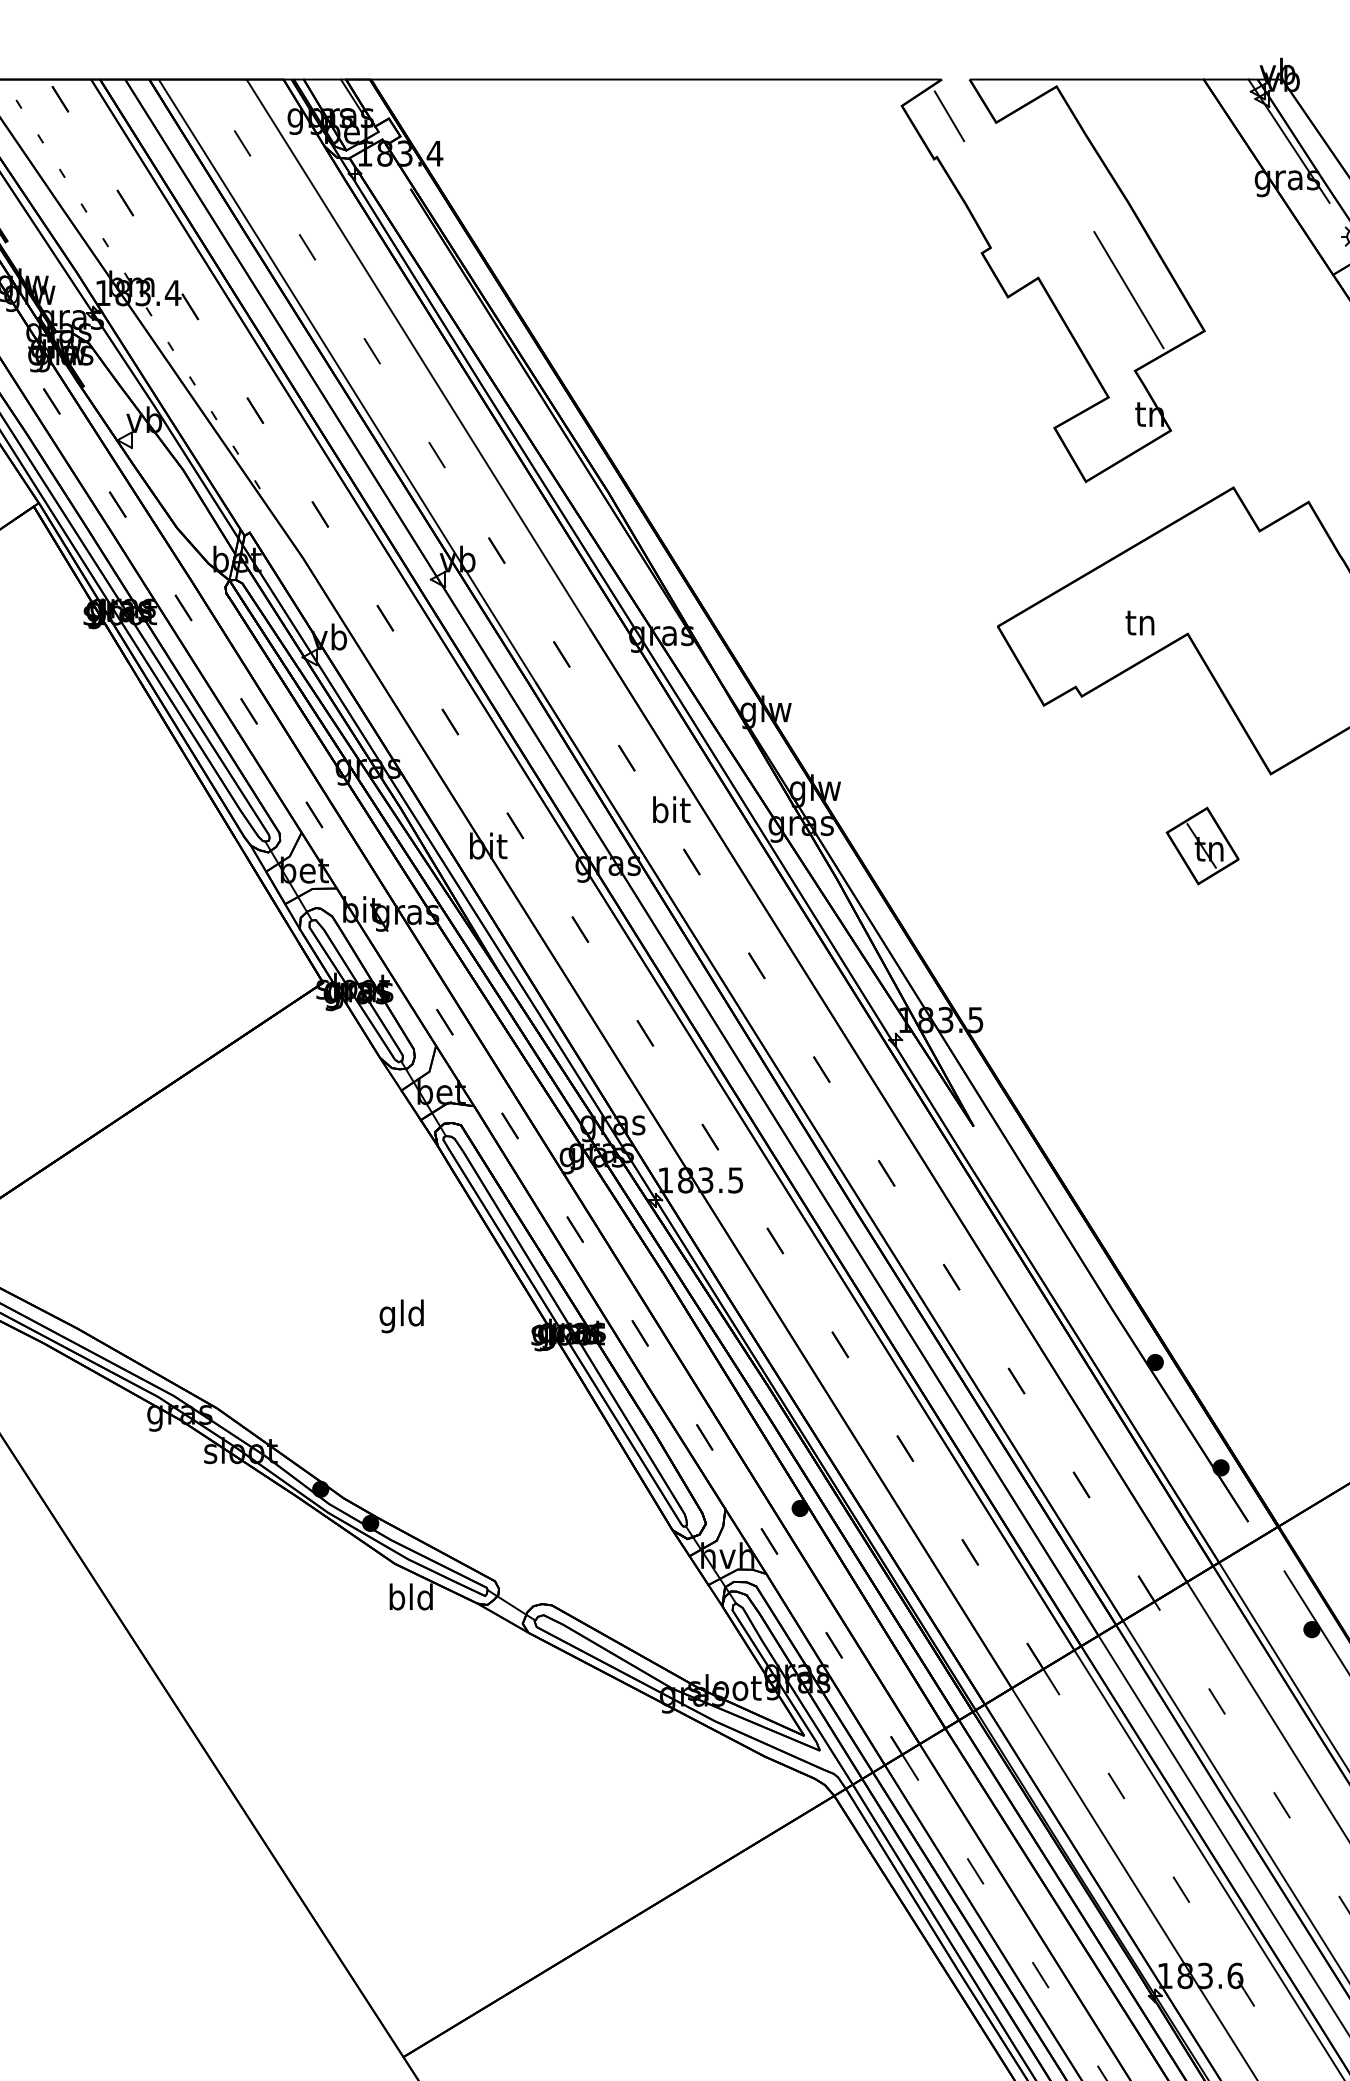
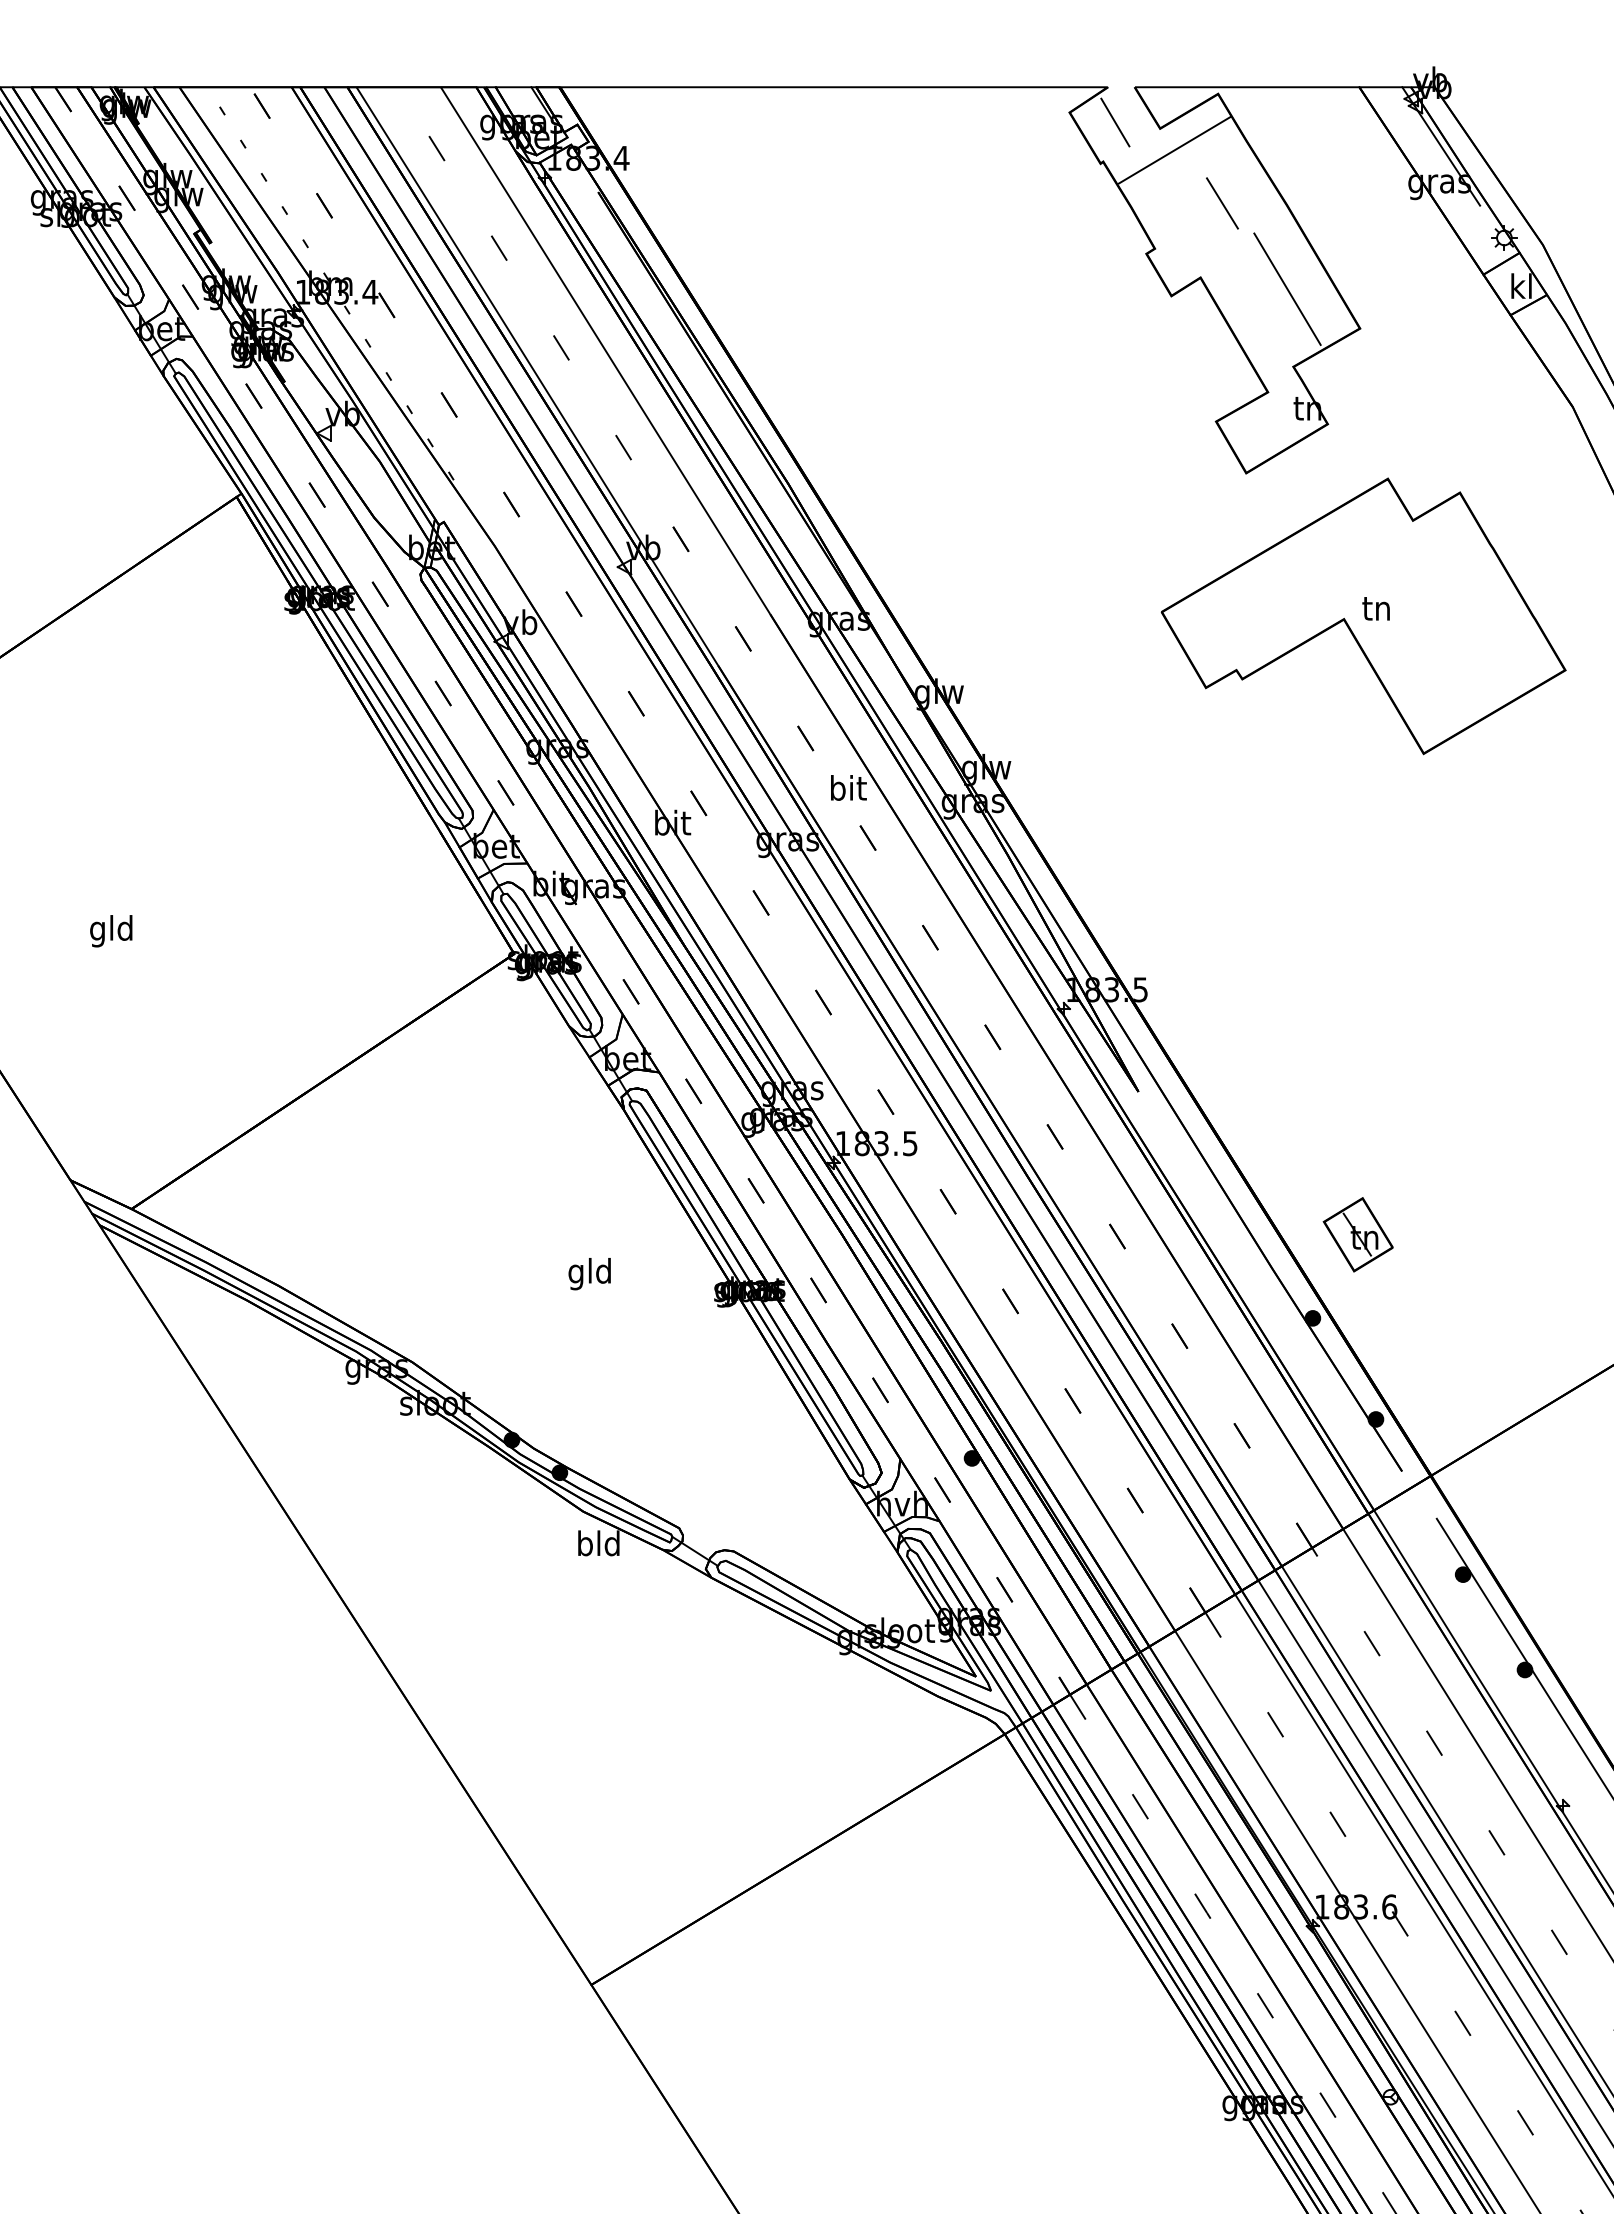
line: (1011, 144) -> (1174, 149), added
line: (1060, 200) -> (1221, 203), added
text: (1139, 622) -> (1375, 608), moved
part: (1201, 845) -> (1357, 1234), moved

